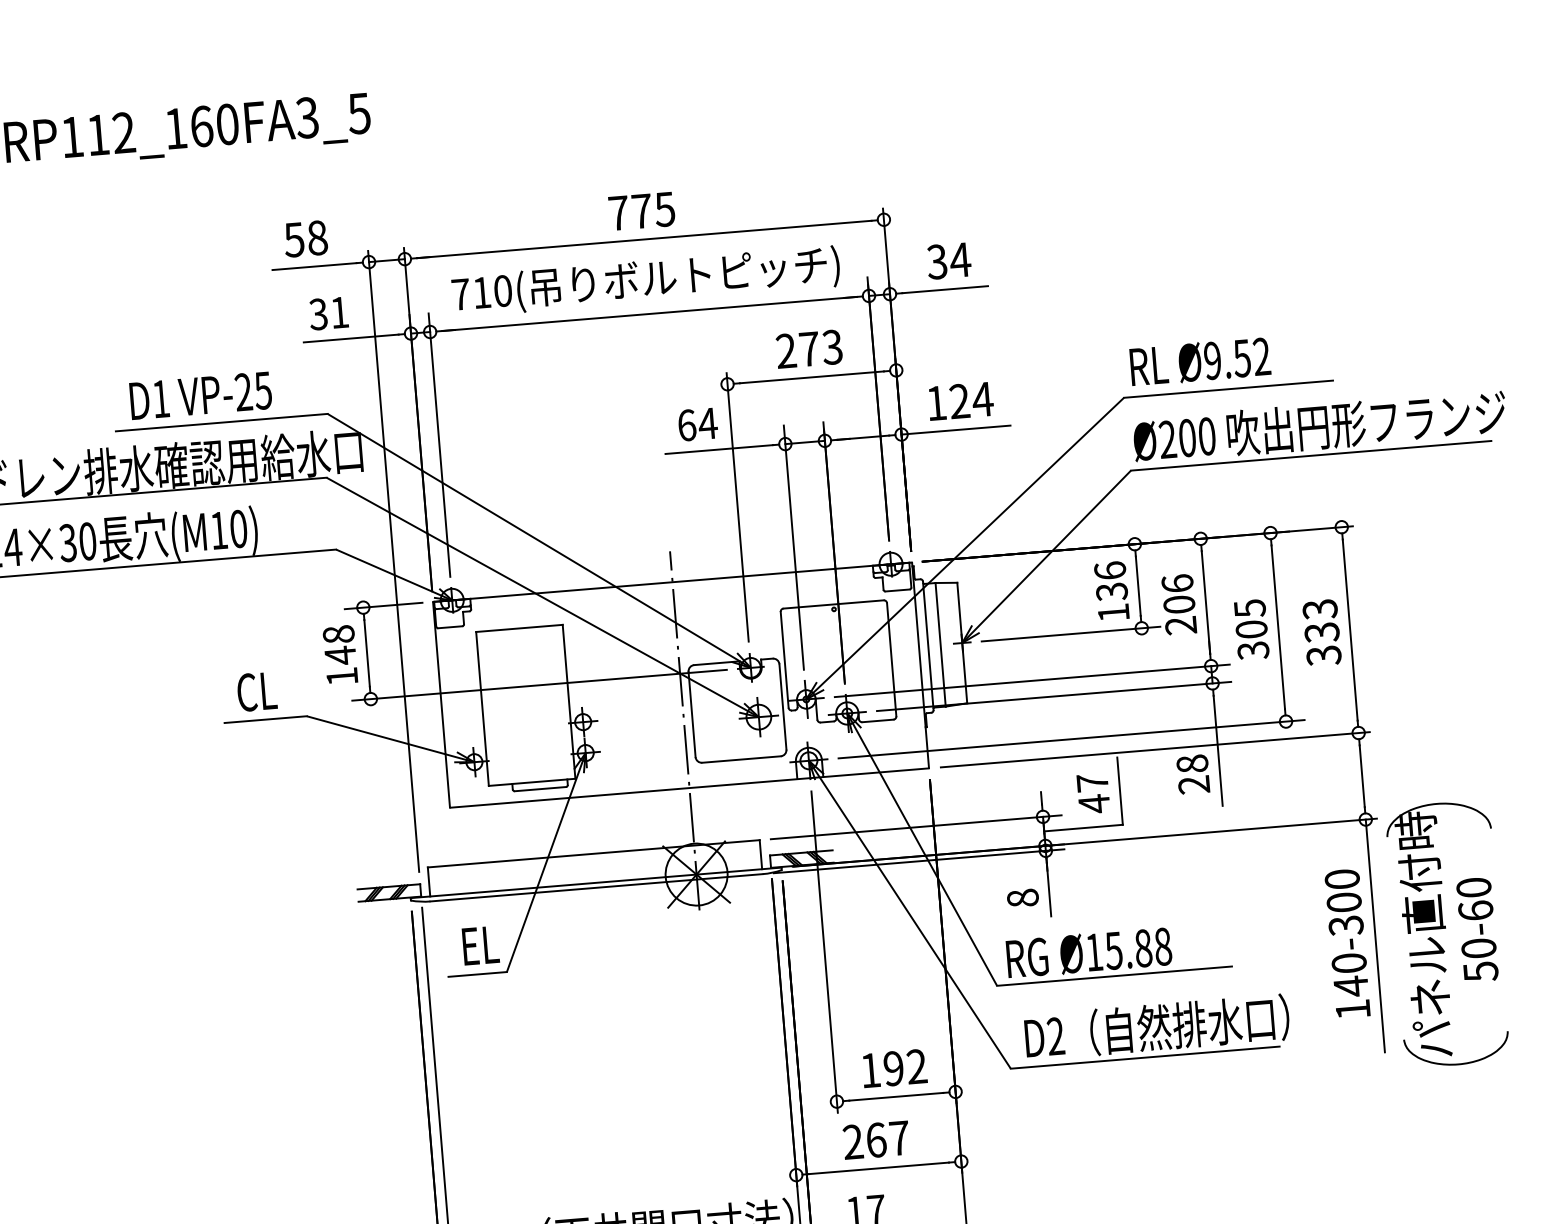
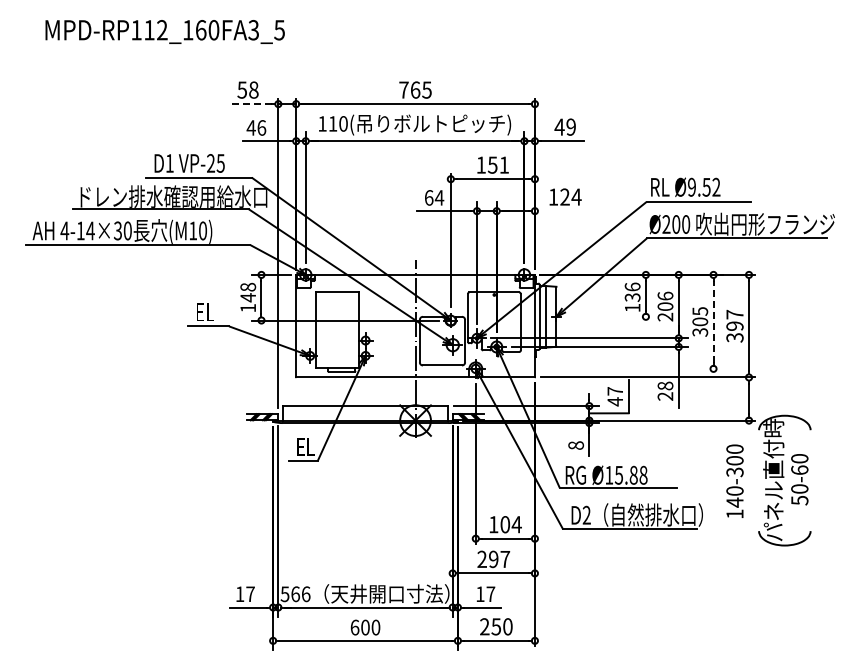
text: (641, 210) -> (415, 89), 775 -> 765
text: (948, 259) -> (565, 126), 34 -> 49
line: (315, 267) -> (251, 104), solid -> dashed
text: (460, 293) -> (322, 123), 710( -> 110(
text: (329, 312) -> (256, 127), 31 -> 46
text: (808, 347) -> (492, 164), 273 -> 151
line: (954, 430) -> (561, 211), removed
text: (1320, 621) -> (734, 320), 333 -> 397
line: (1278, 626) -> (713, 321), solid -> dashed
line: (1070, 633) -> (610, 316), removed
text: (257, 690) -> (205, 311), CL -> EL
line: (1071, 738) -> (606, 368), removed
line: (1376, 935) -> (749, 478), removed
text: (904, 1067) -> (510, 524), 192 -> 104
text: (875, 1140) -> (493, 559), 267 -> 297

